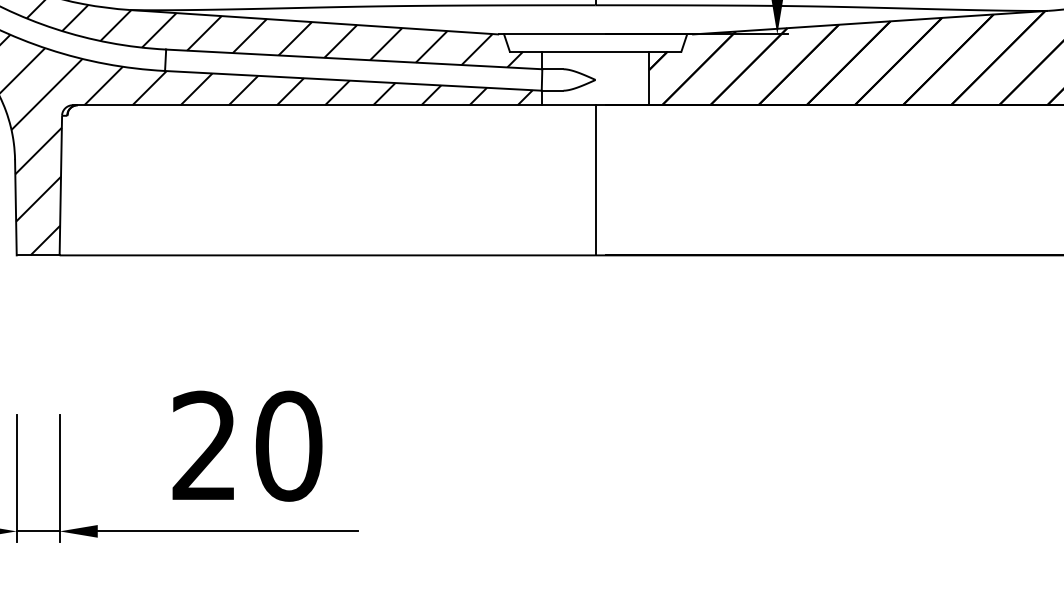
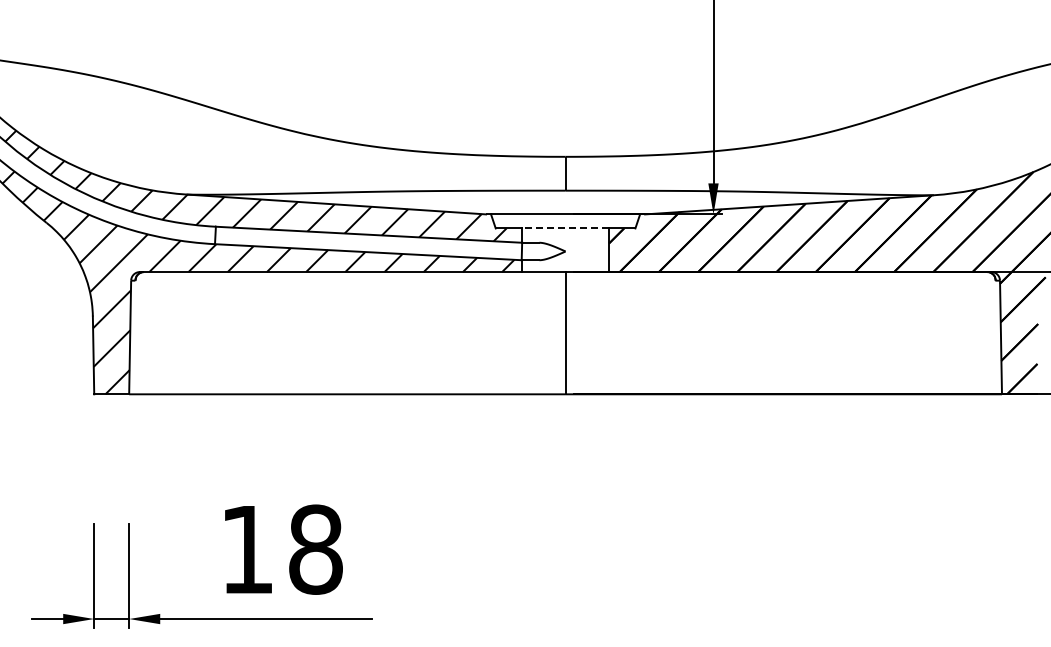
line: (595, 51) -> (565, 228), solid -> dashed
text: (247, 445) -> (282, 549), 20 -> 18

